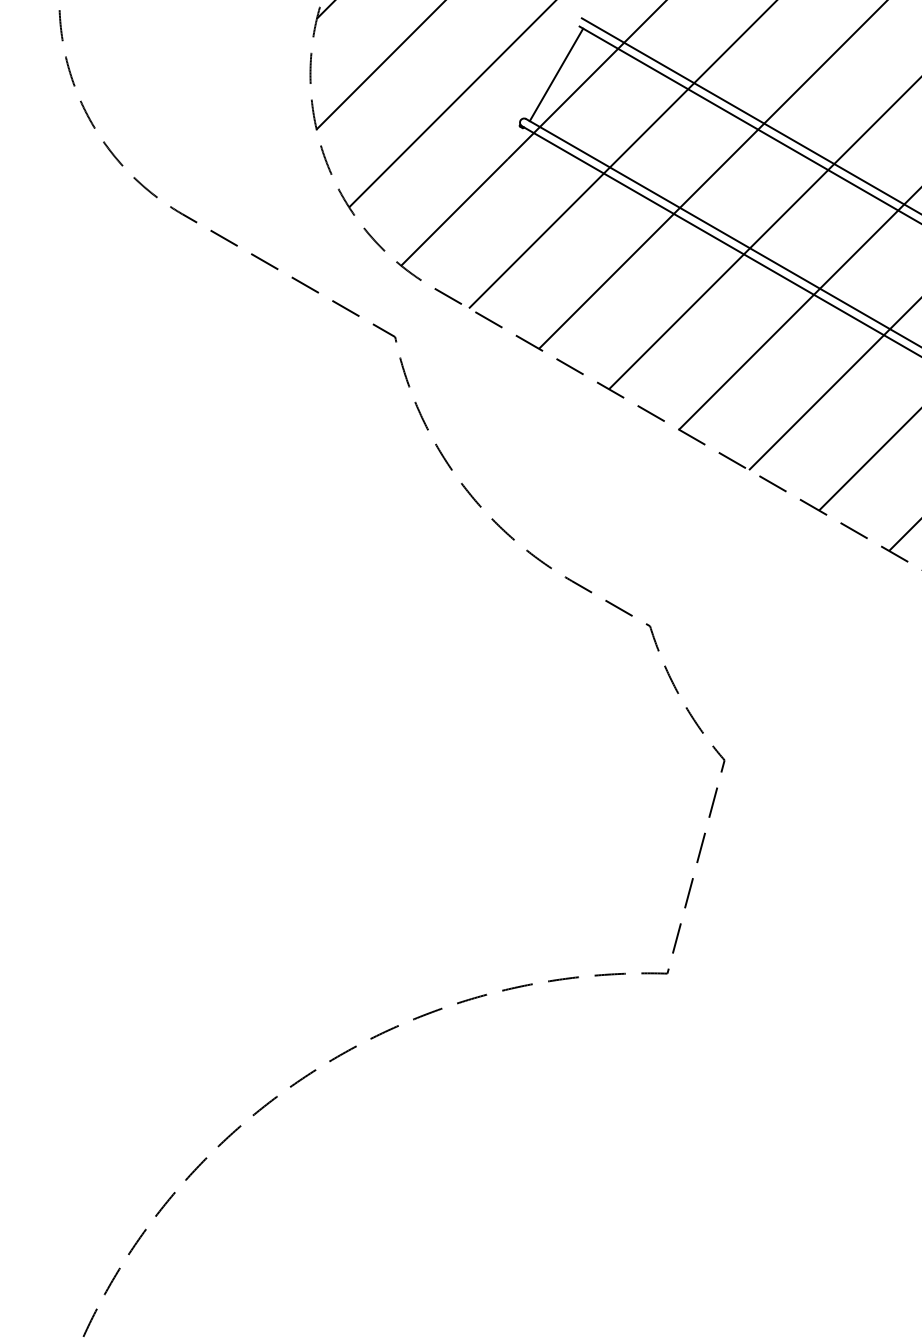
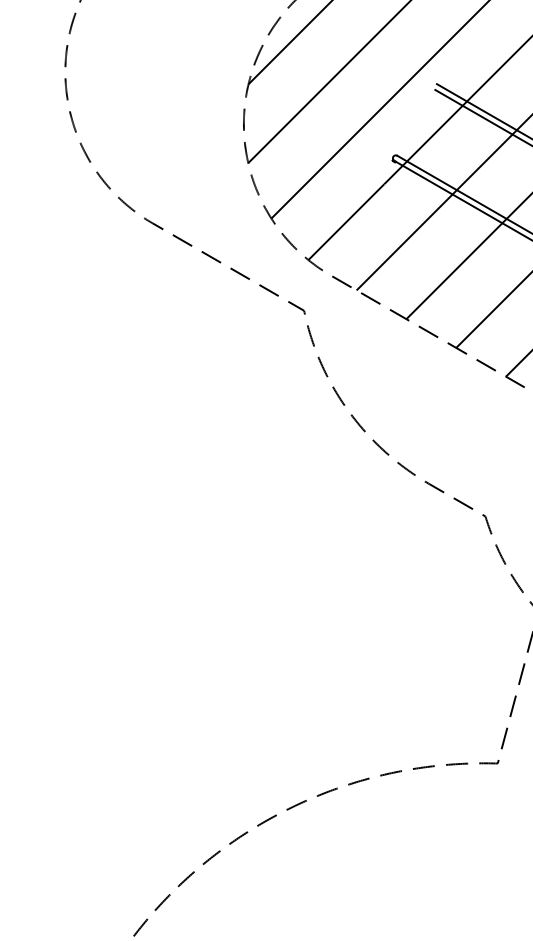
line: (556, 74) -> (418, 124), removed

